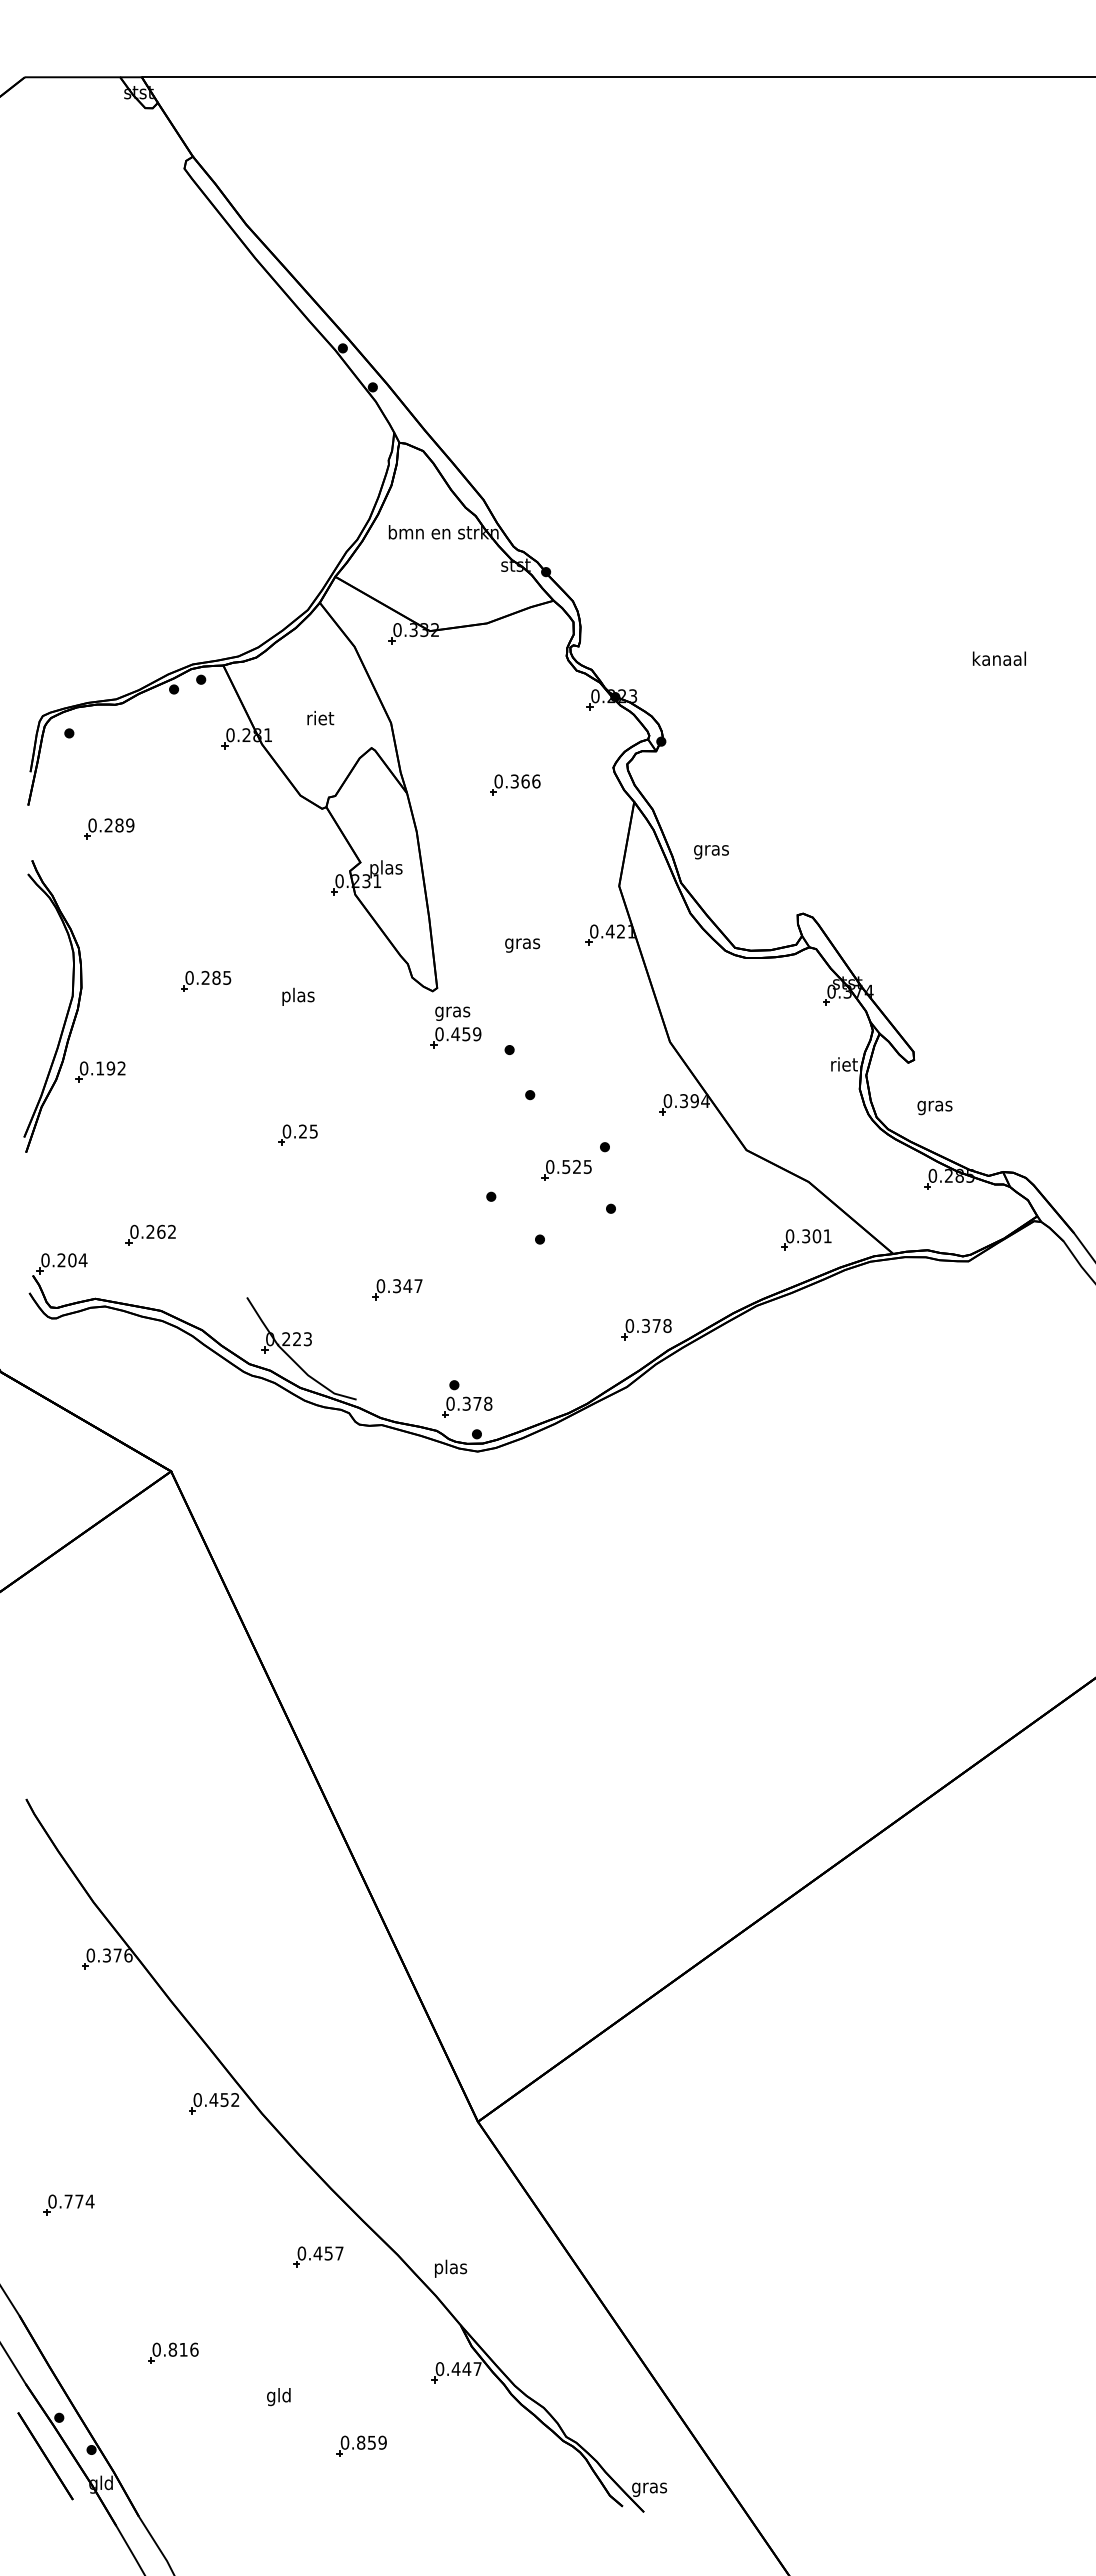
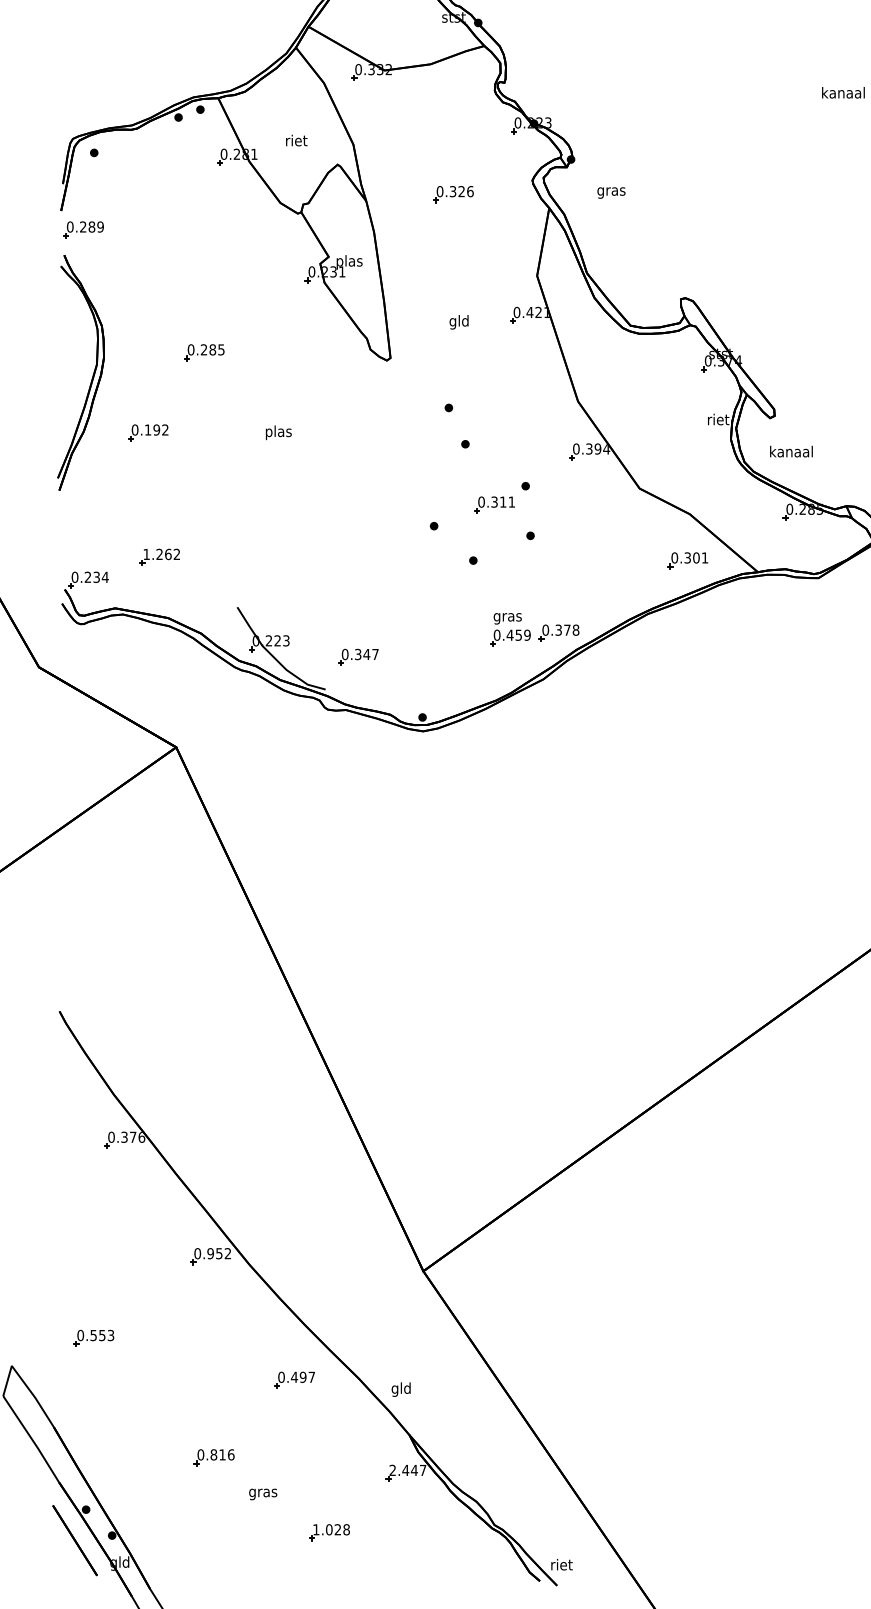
text: (525, 781) -> (461, 191), 0.366 -> 0.326
part: (109, 828) -> (83, 229), moved
text: (711, 852) -> (611, 193), moved
text: (522, 943) -> (459, 322), gras -> gld
text: (298, 996) -> (278, 432), moved
part: (455, 1027) -> (510, 629), moved
part: (100, 1071) -> (148, 432), moved
text: (934, 1106) -> (791, 453), gras -> kanaal
part: (297, 1134) -> (278, 475), removed
text: (576, 1166) -> (502, 501), 0.525 -> 0.311
text: (134, 1231) -> (146, 554), 0.262 -> 1.262
text: (72, 1260) -> (96, 577), 0.204 -> 0.234
part: (397, 1289) -> (358, 657), moved
part: (467, 1398) -> (414, 688), removed
text: (213, 2099) -> (210, 1253), 0.452 -> 0.952
text: (79, 2201) -> (102, 1335), 0.774 -> 0.553
text: (328, 2253) -> (302, 1377), 0.457 -> 0.497
text: (451, 2268) -> (402, 1389), plas -> gld
part: (173, 2352) -> (214, 1457), moved
text: (439, 2369) -> (392, 1470), 0.447 -> 2.447
text: (278, 2397) -> (262, 1493), gld -> gras
text: (363, 2442) -> (331, 1529), 0.859 -> 1.028
text: (649, 2487) -> (561, 1565), gras -> riet

